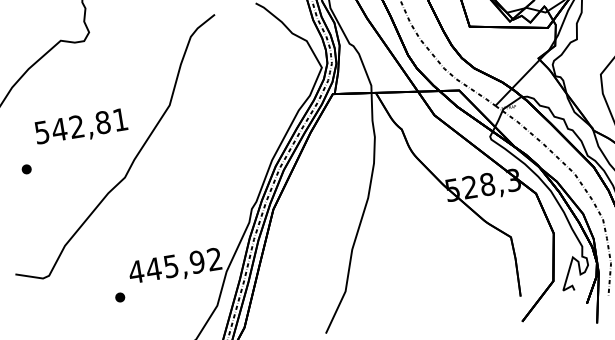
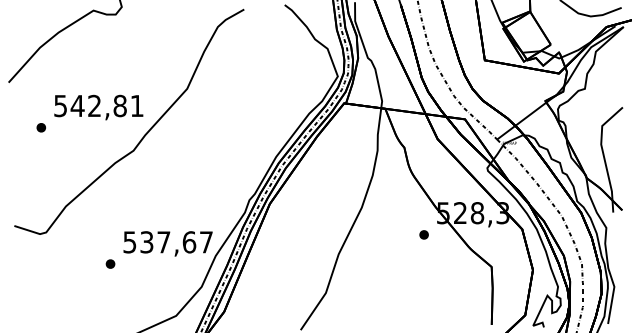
text: (81, 127) -> (98, 107), moved
part: (435, 215) -> (423, 234), added
text: (174, 265) -> (167, 242), 445,92 -> 537,67

